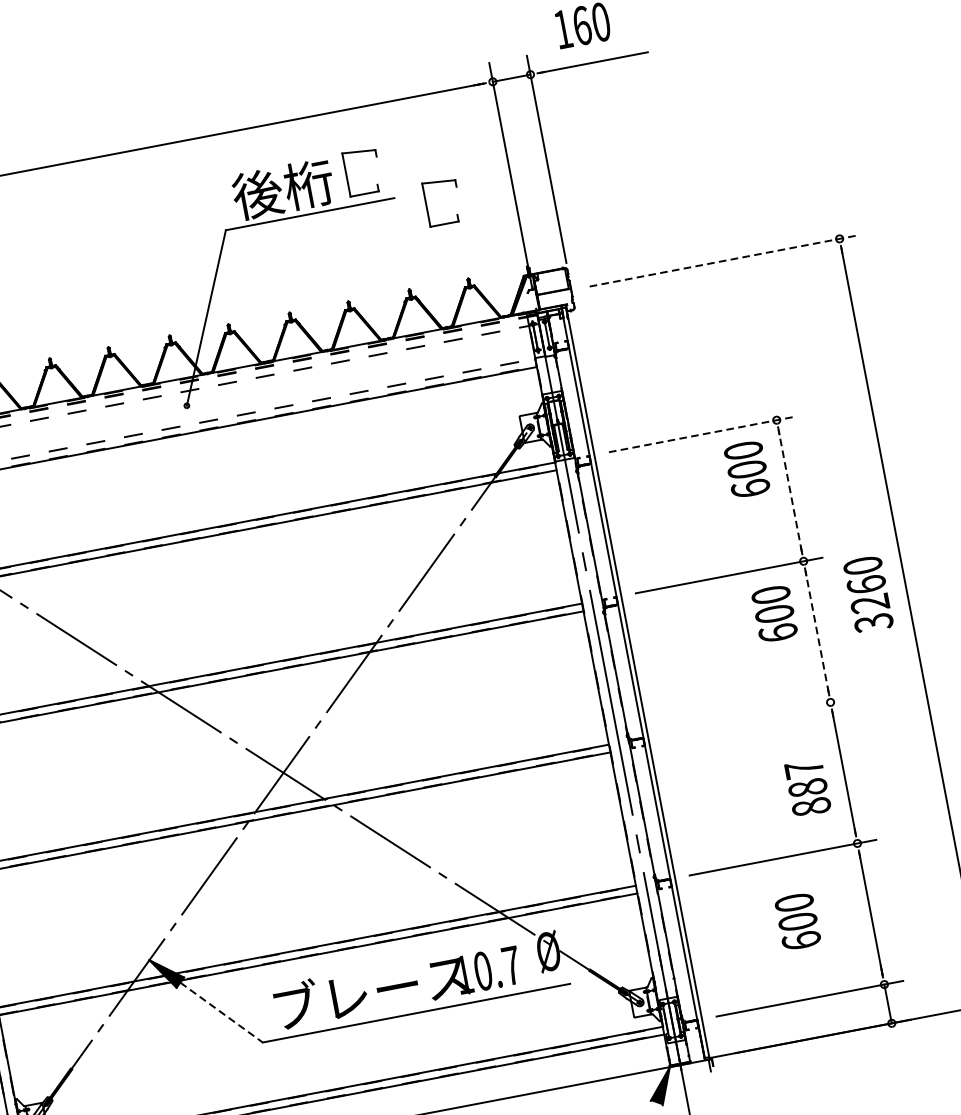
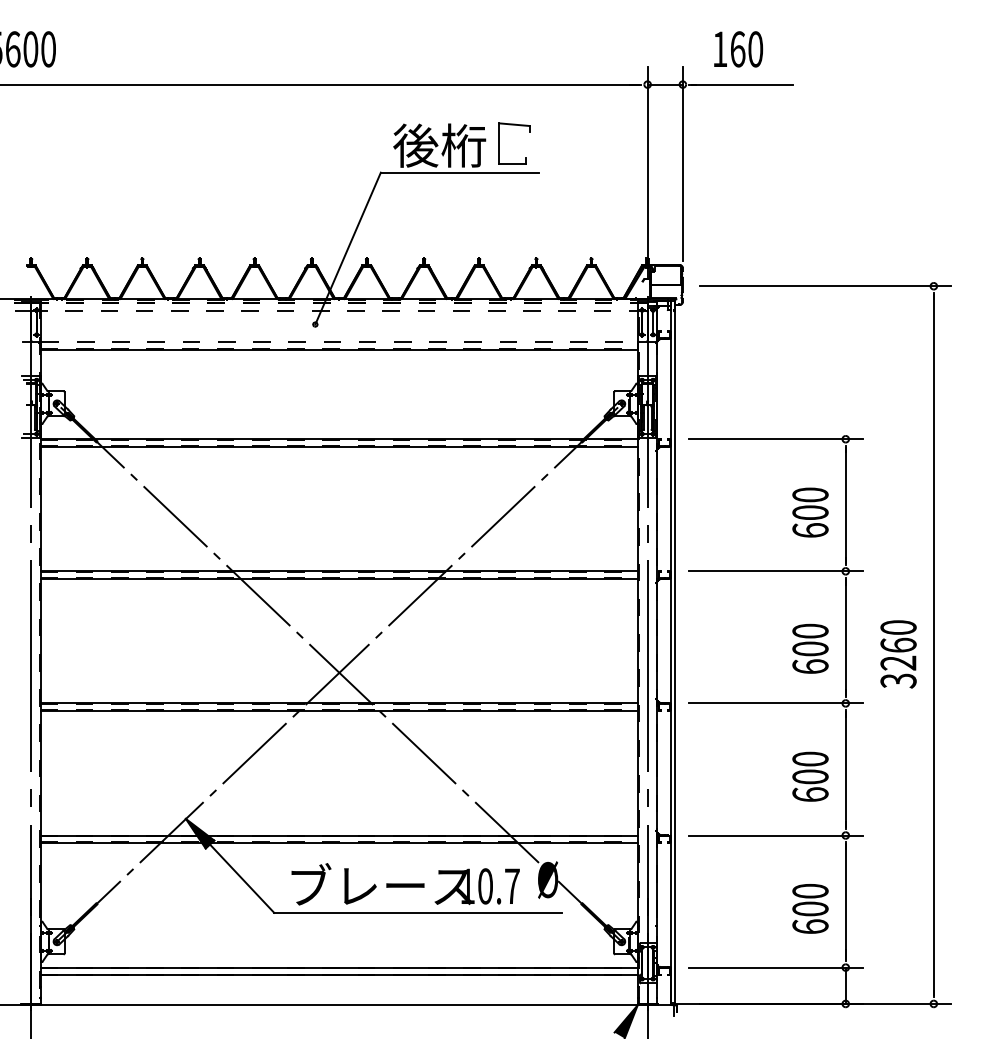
part: (426, 205) -> (566, 184), removed
line: (723, 261) -> (825, 286), dashed -> solid
line: (702, 434) -> (776, 439), dashed -> solid
text: (747, 469) -> (810, 512), moved
line: (789, 489) -> (845, 504), dashed -> solid
text: (868, 594) -> (898, 654), moved
text: (774, 613) -> (810, 648), moved
line: (816, 630) -> (845, 636), dashed -> solid
line: (755, 716) -> (775, 703), added
text: (807, 787) -> (810, 776), 887 -> 600
text: (797, 921) -> (810, 908), moved
line: (221, 1012) -> (242, 878), dashed -> solid

